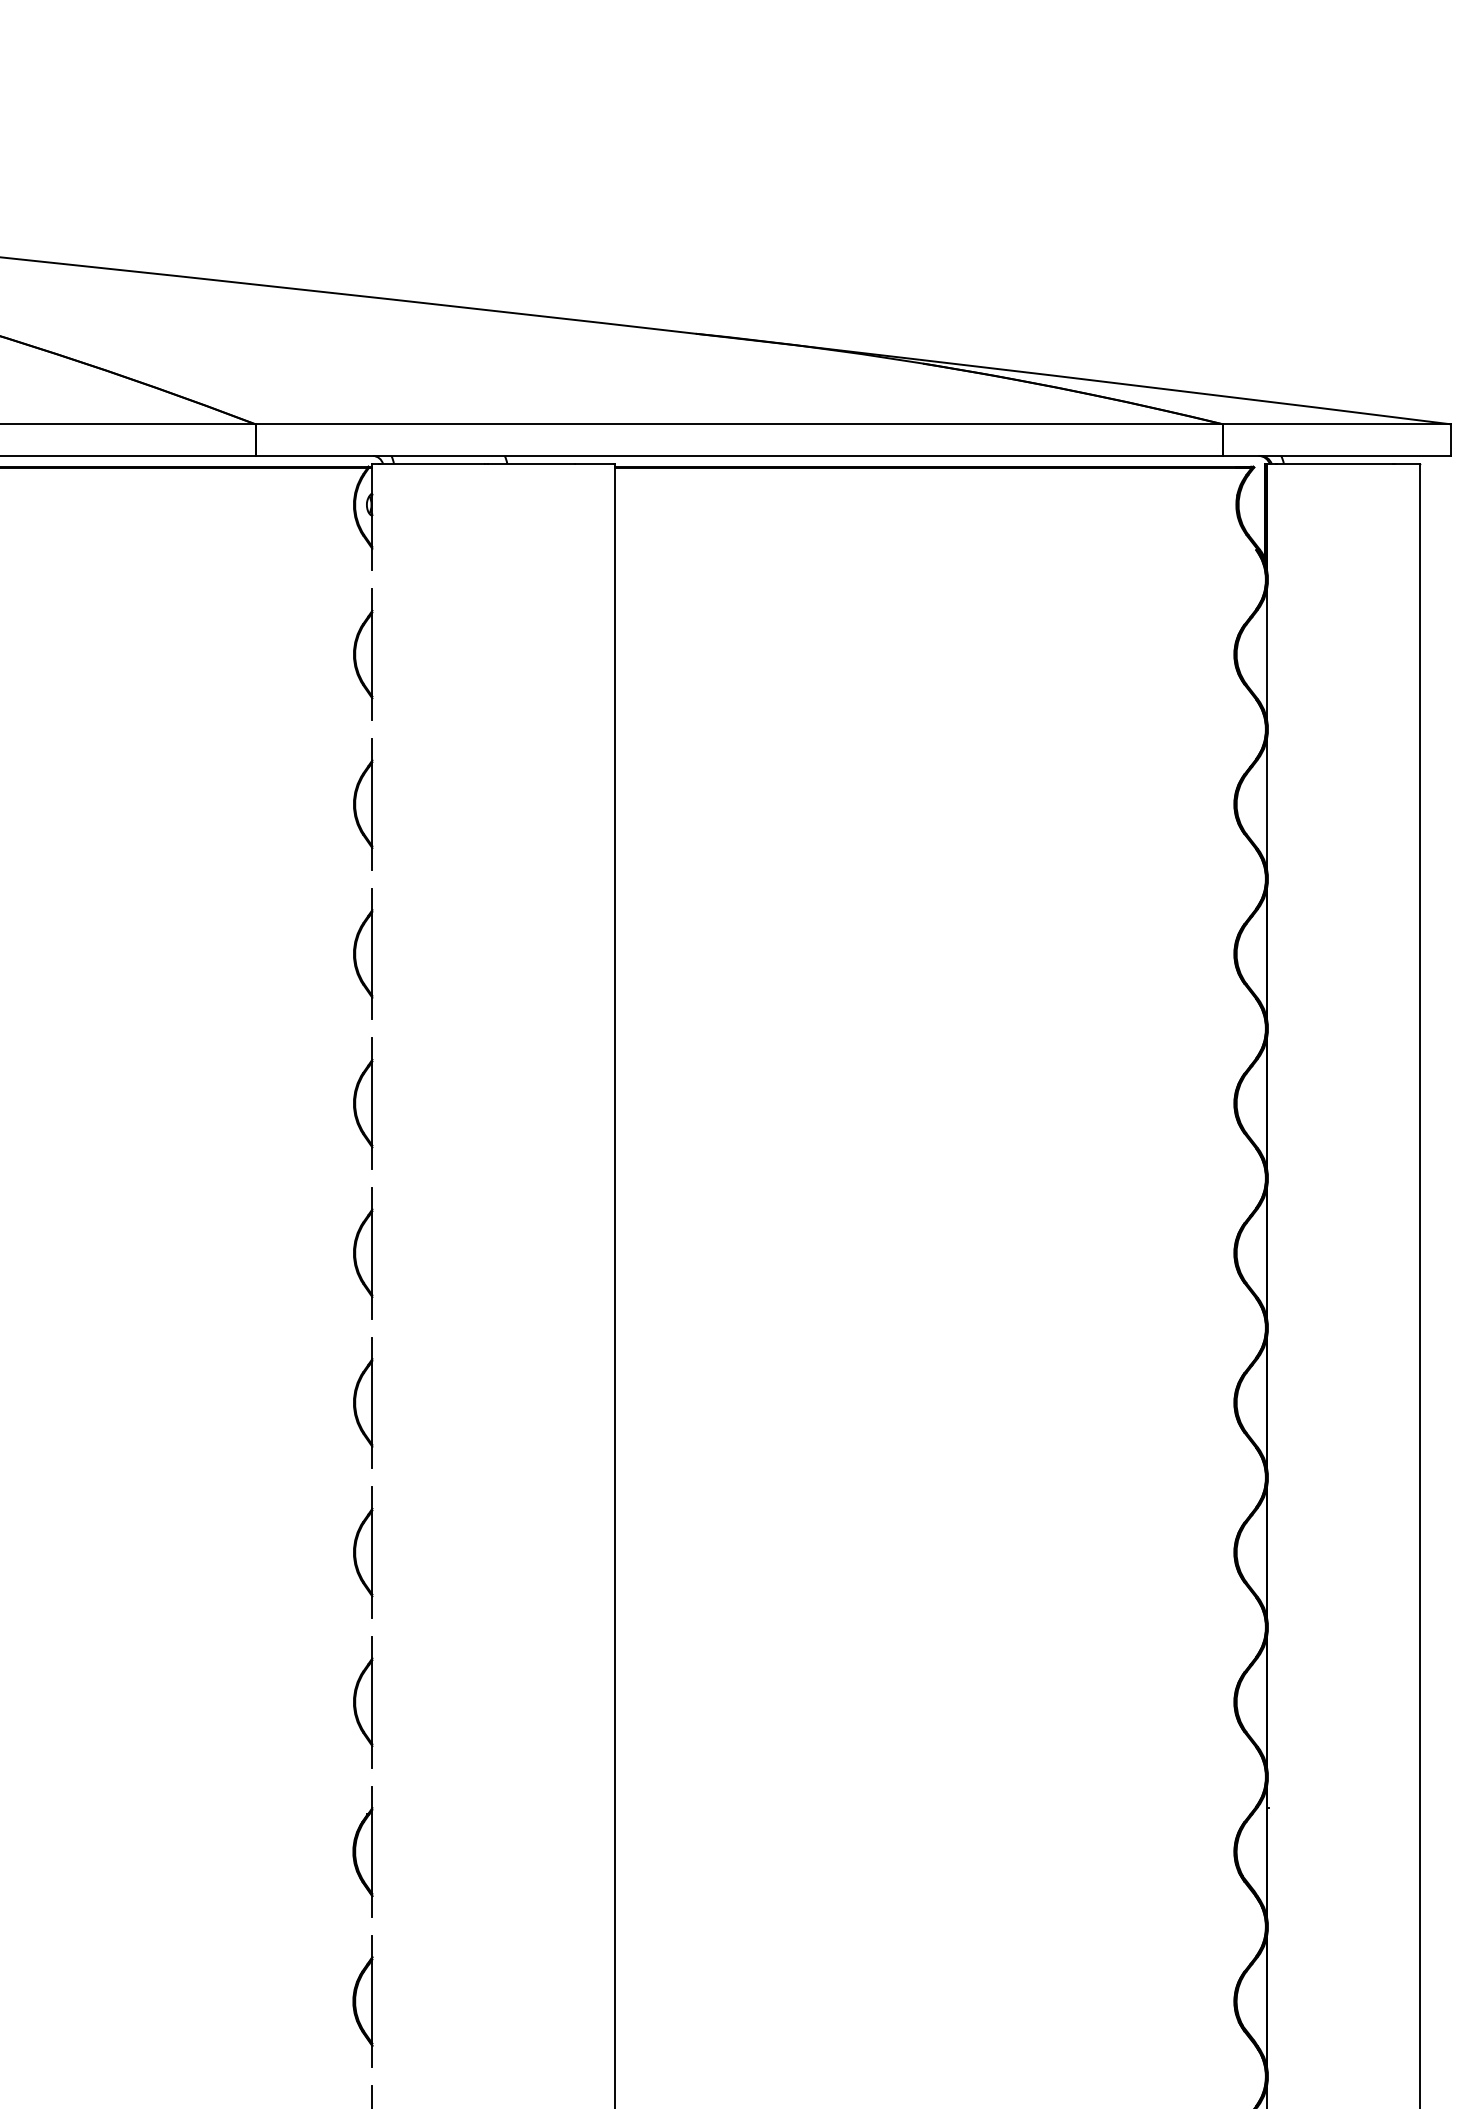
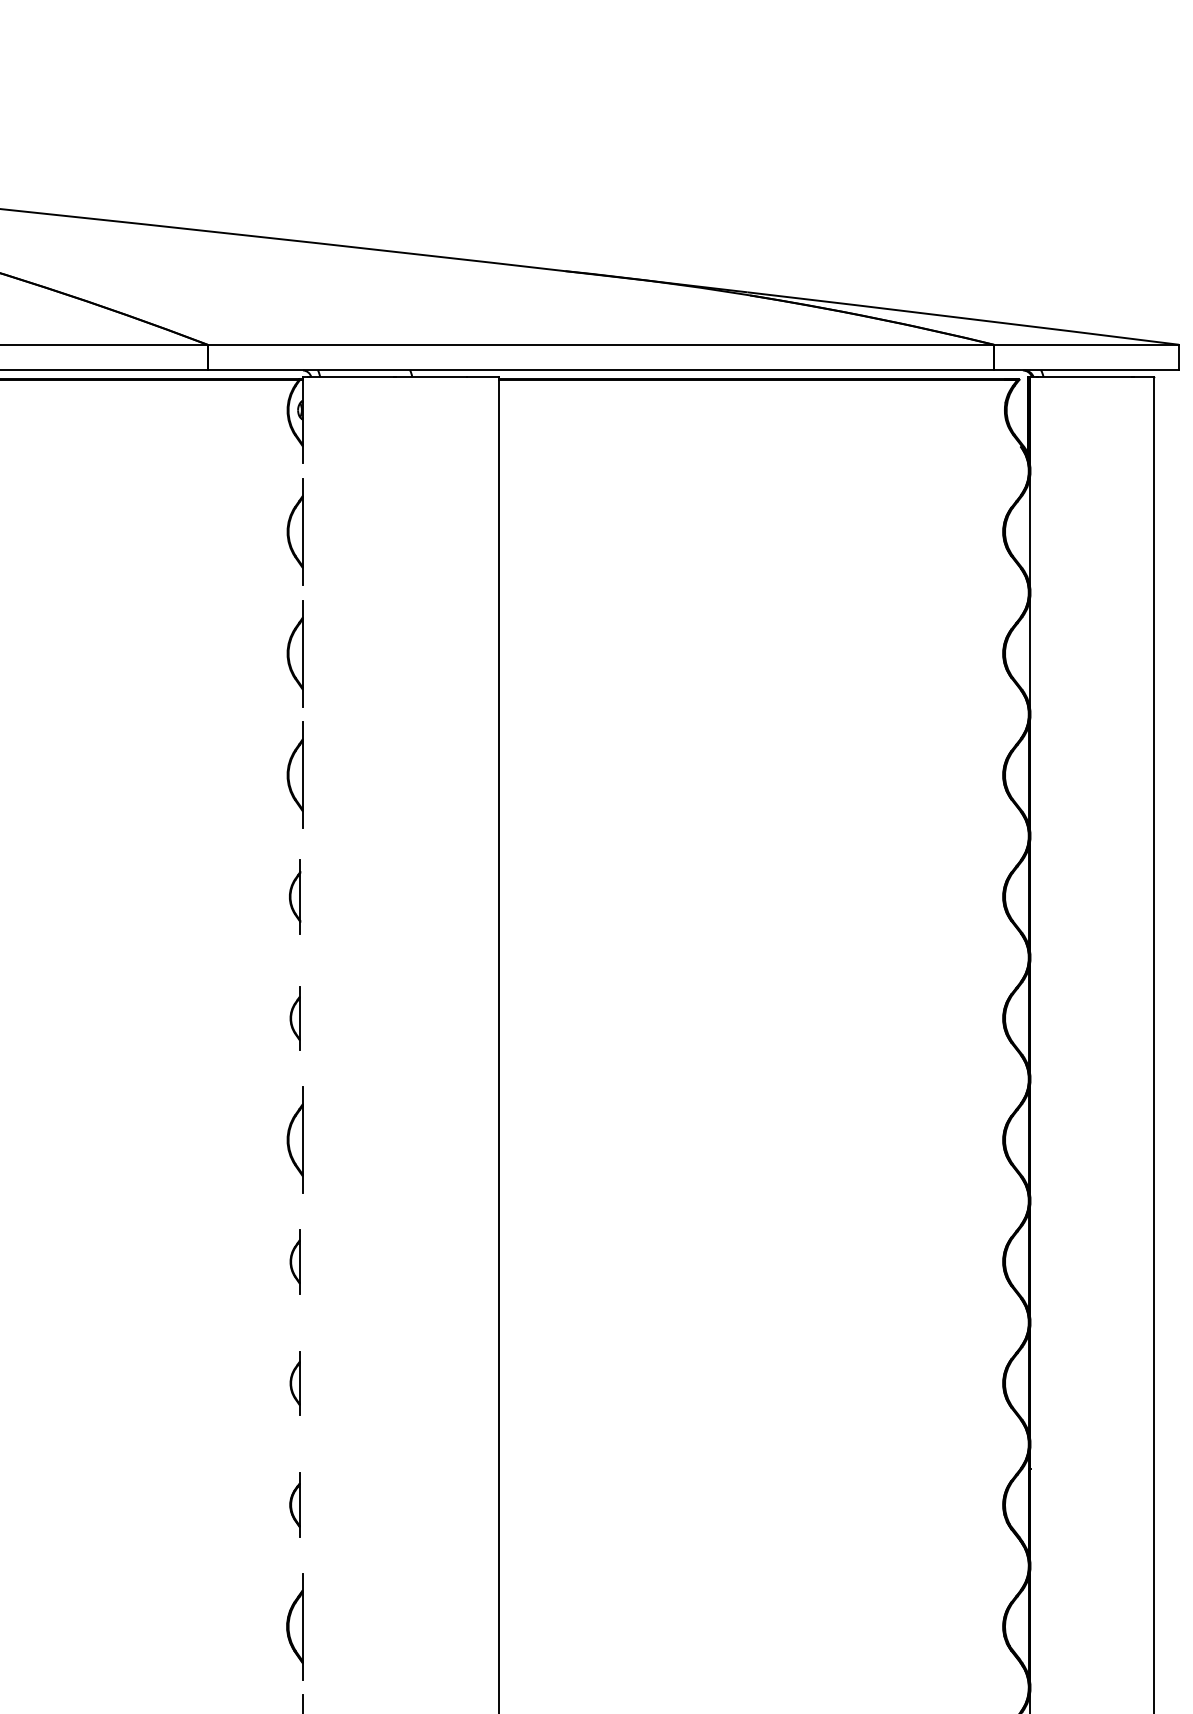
part: (362, 1103) -> (294, 896), size x0.7
part: (362, 1253) -> (294, 1018), size x0.6
part: (362, 1552) -> (294, 1261), size x0.6
part: (362, 1702) -> (294, 1383), size x0.6
part: (362, 1851) -> (294, 1504), size x0.6

